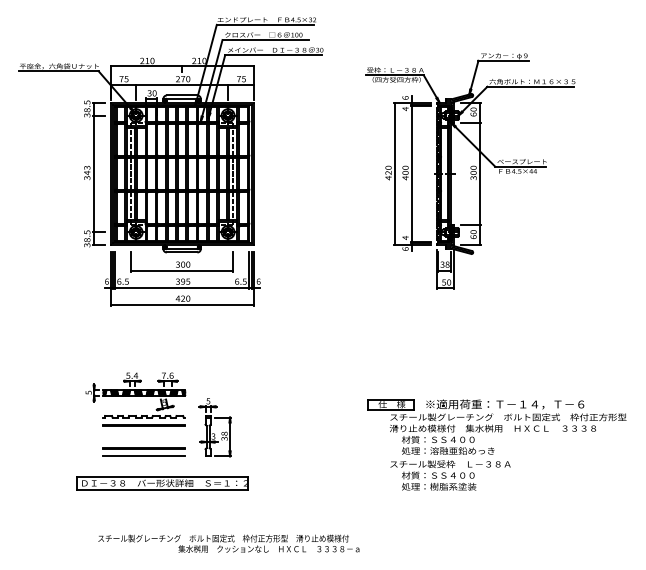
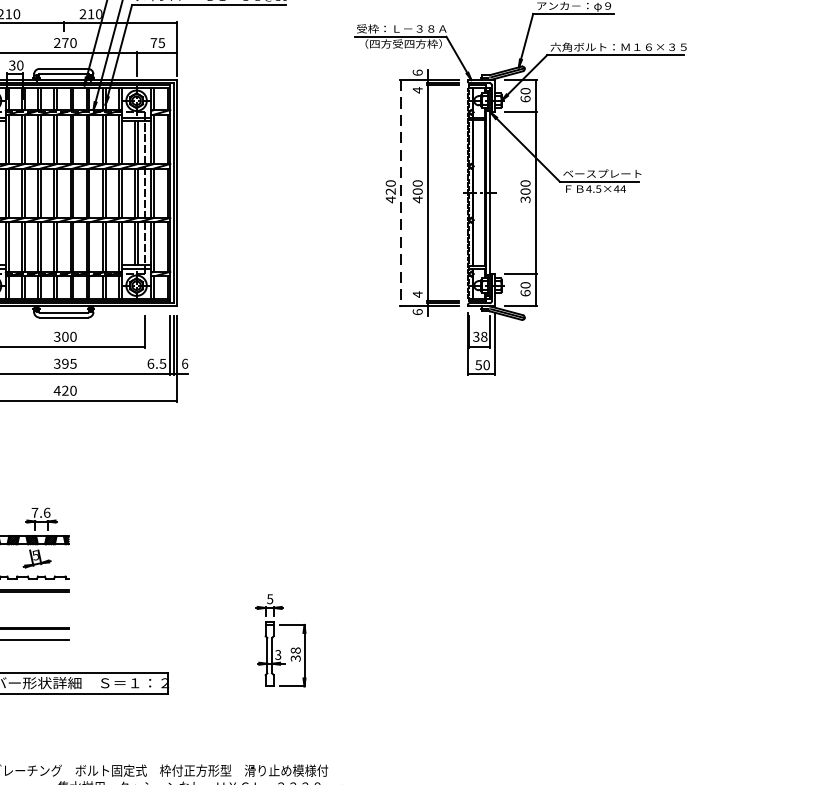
line: (394, 174) -> (400, 194), solid -> dashed
part: (214, 427) -> (279, 640), moved
part: (496, 444) -> (561, 621), removed

